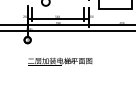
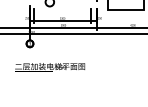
text: (60, 61) -> (50, 67), moved

